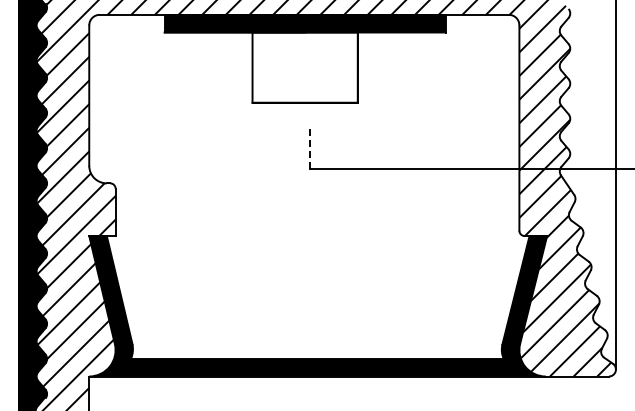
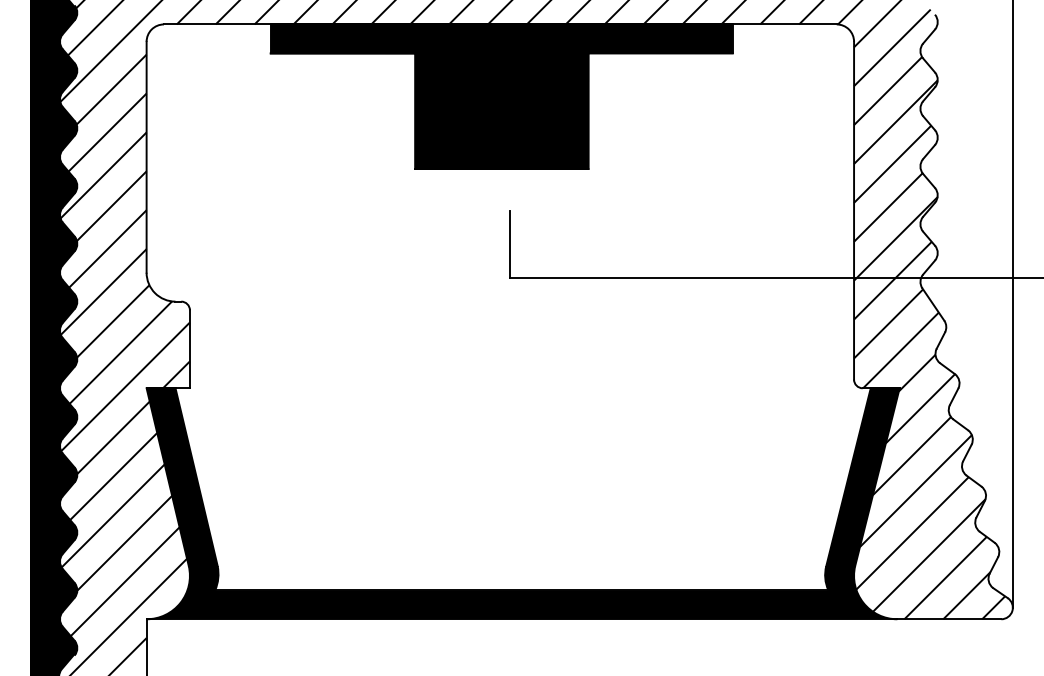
fill: (304, 67) -> (500, 111), added
line: (310, 148) -> (510, 244), dashed -> solid

